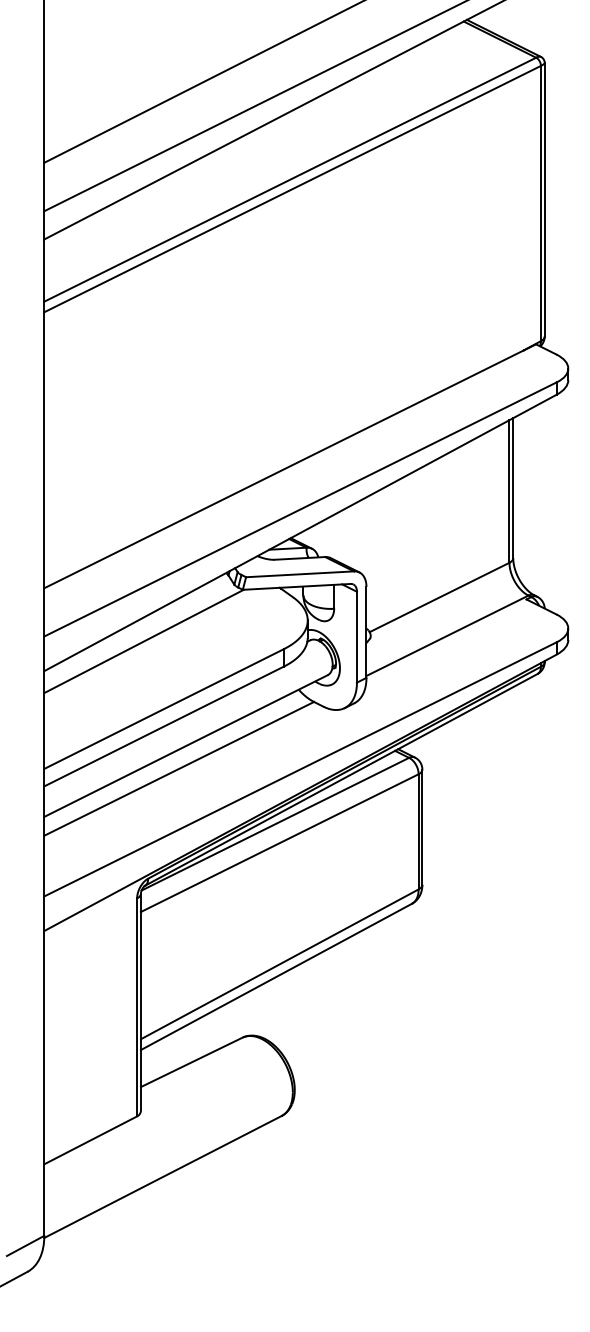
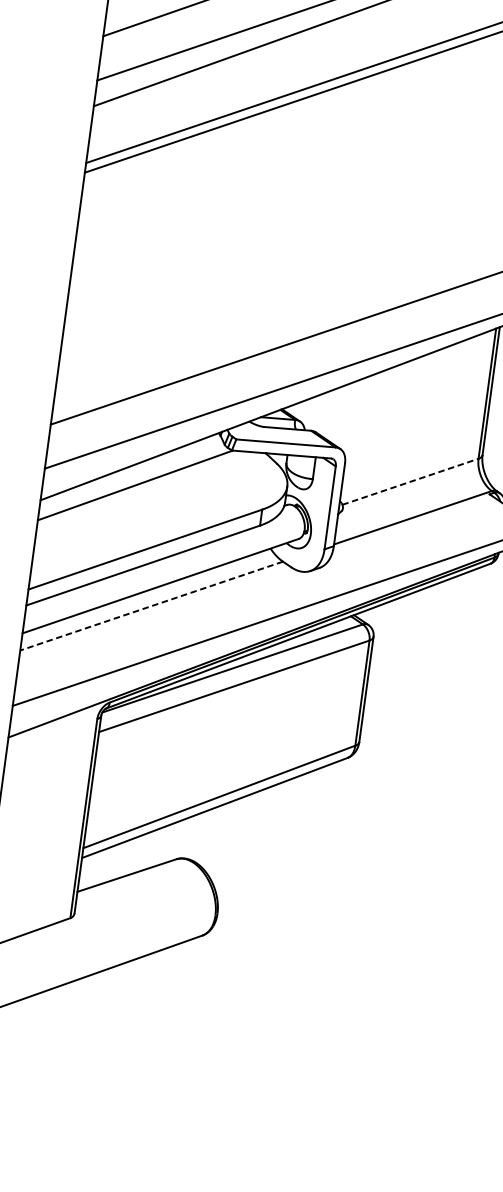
line: (440, 597) -> (411, 481), solid -> dashed
line: (179, 768) -> (151, 605), solid -> dashed

